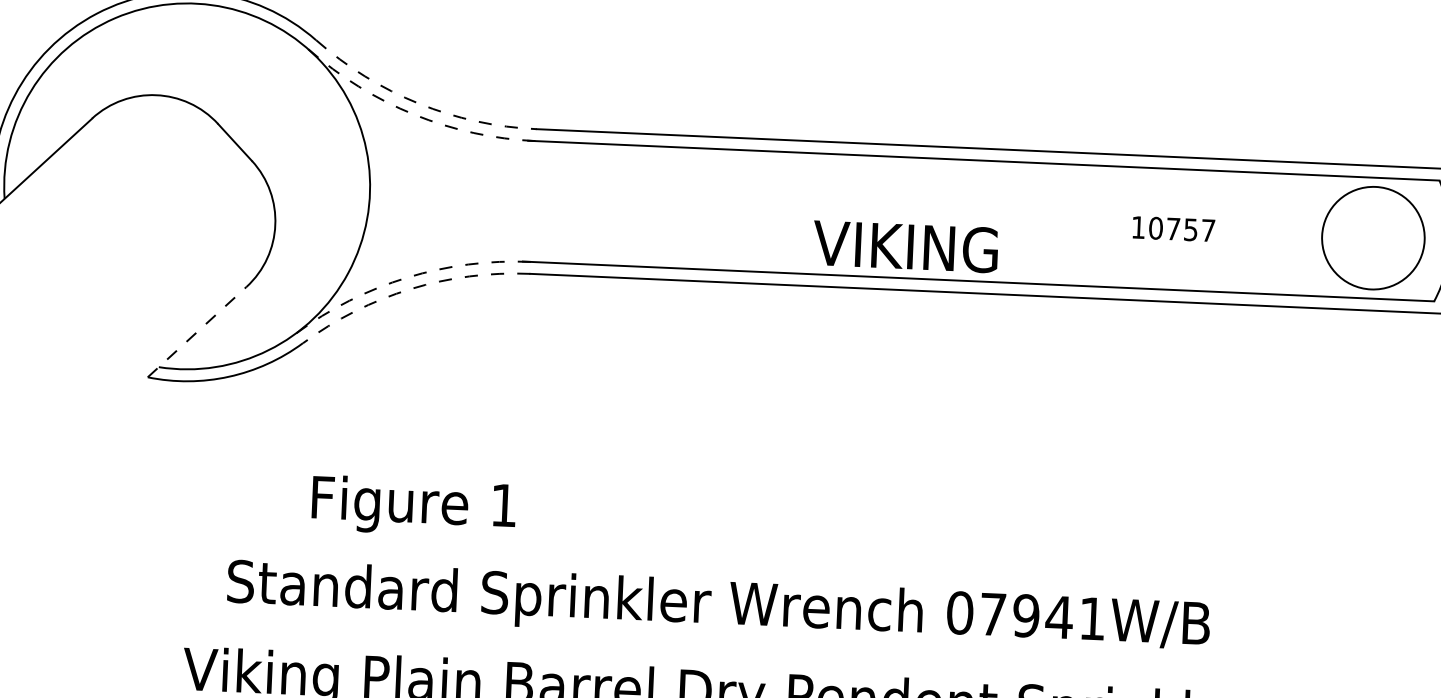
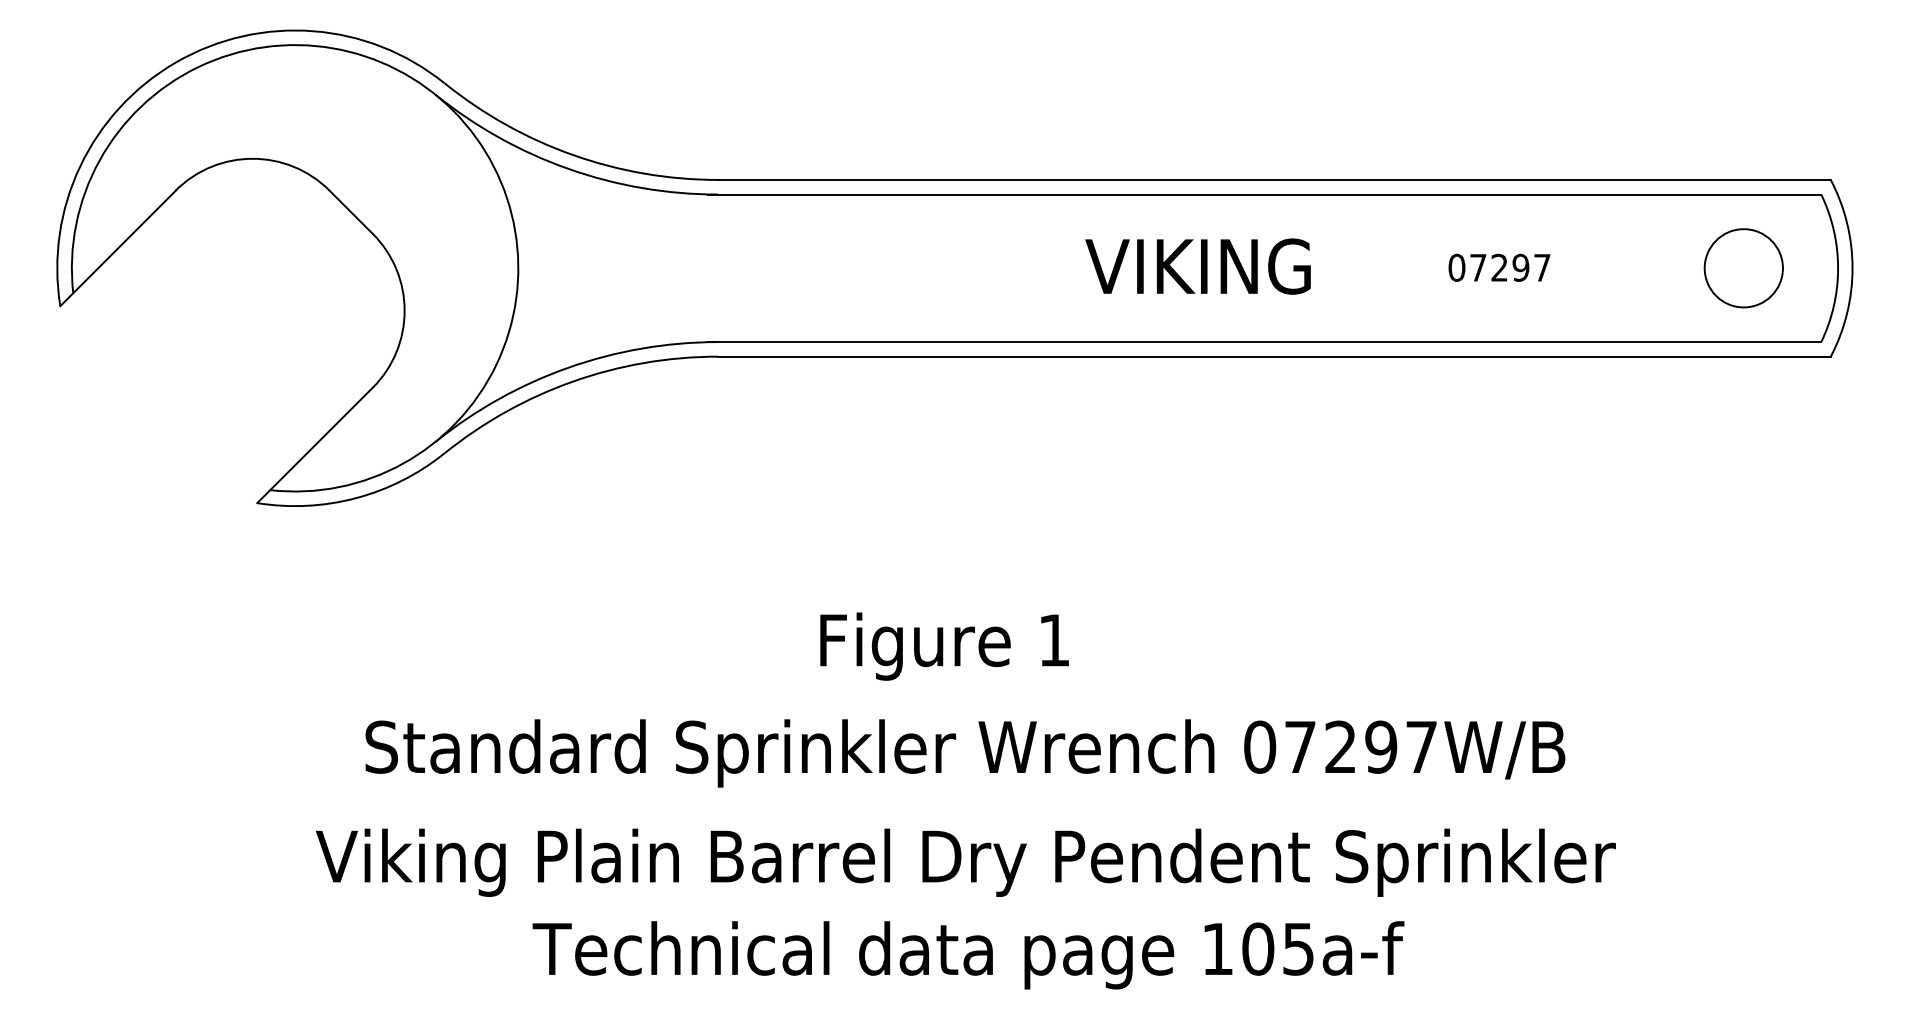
arc: (419, 103) -> (573, 155), dashed -> solid
arc: (414, 114) -> (568, 168), dashed -> solid
text: (1164, 228) -> (1488, 267), 10757 -> 07297
circle: (1373, 238) -> (1743, 268), size x0.62
text: (905, 246) -> (1197, 266), moved
arc: (407, 277) -> (568, 367), dashed -> solid
arc: (411, 289) -> (573, 381), dashed -> solid
line: (197, 332) -> (315, 445), dashed -> solid
text: (413, 506) -> (944, 646), moved
text: (1058, 616) -> (1380, 746), 07941W/B -> 07297W/B

